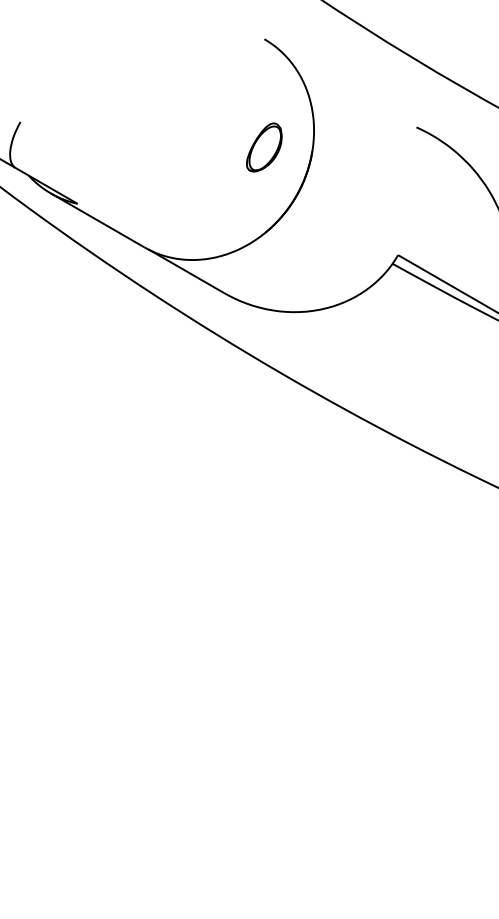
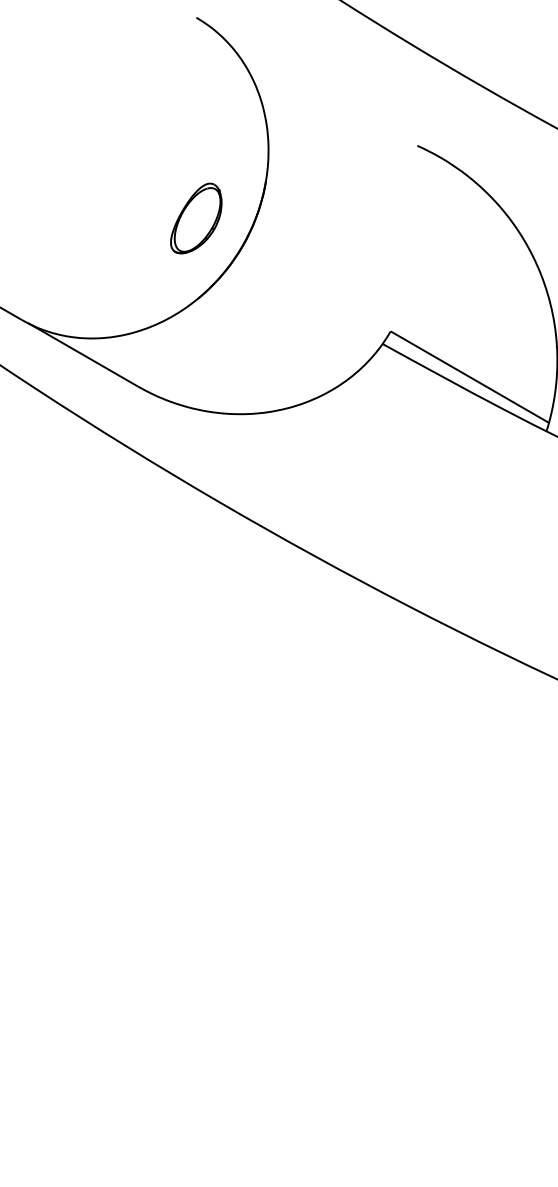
part: (264, 147) -> (196, 218), moved

